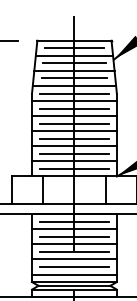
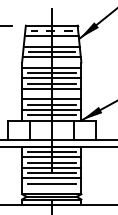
line: (74, 47) -> (51, 30), solid -> dashed
line: (74, 63) -> (51, 41), removed
line: (74, 93) -> (51, 62), removed
line: (74, 139) -> (51, 94), removed
line: (74, 273) -> (51, 188), removed

